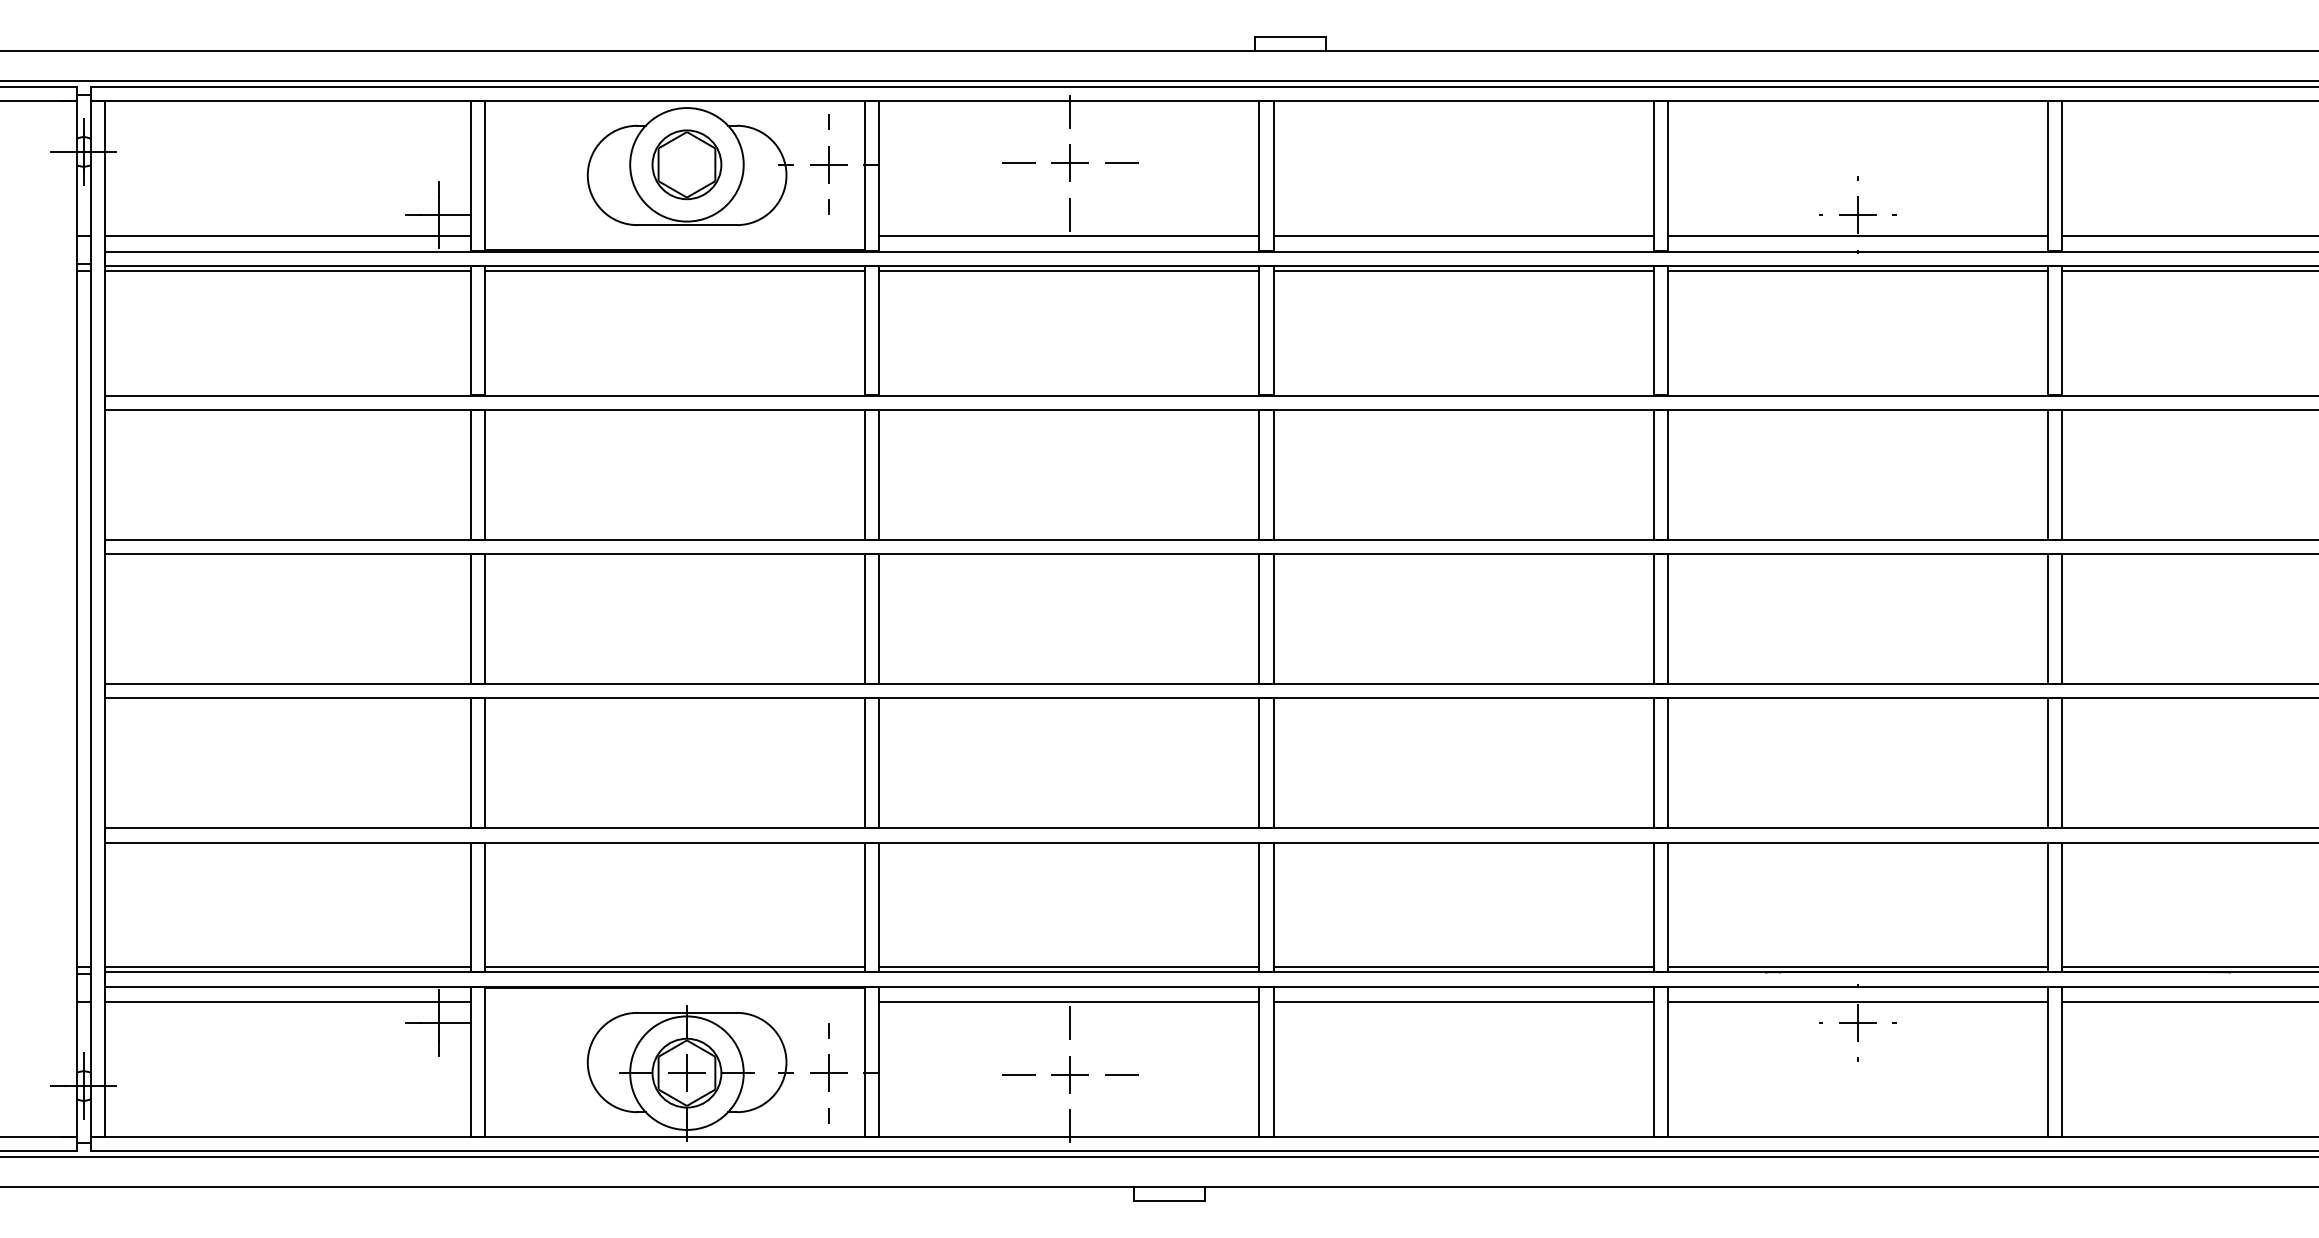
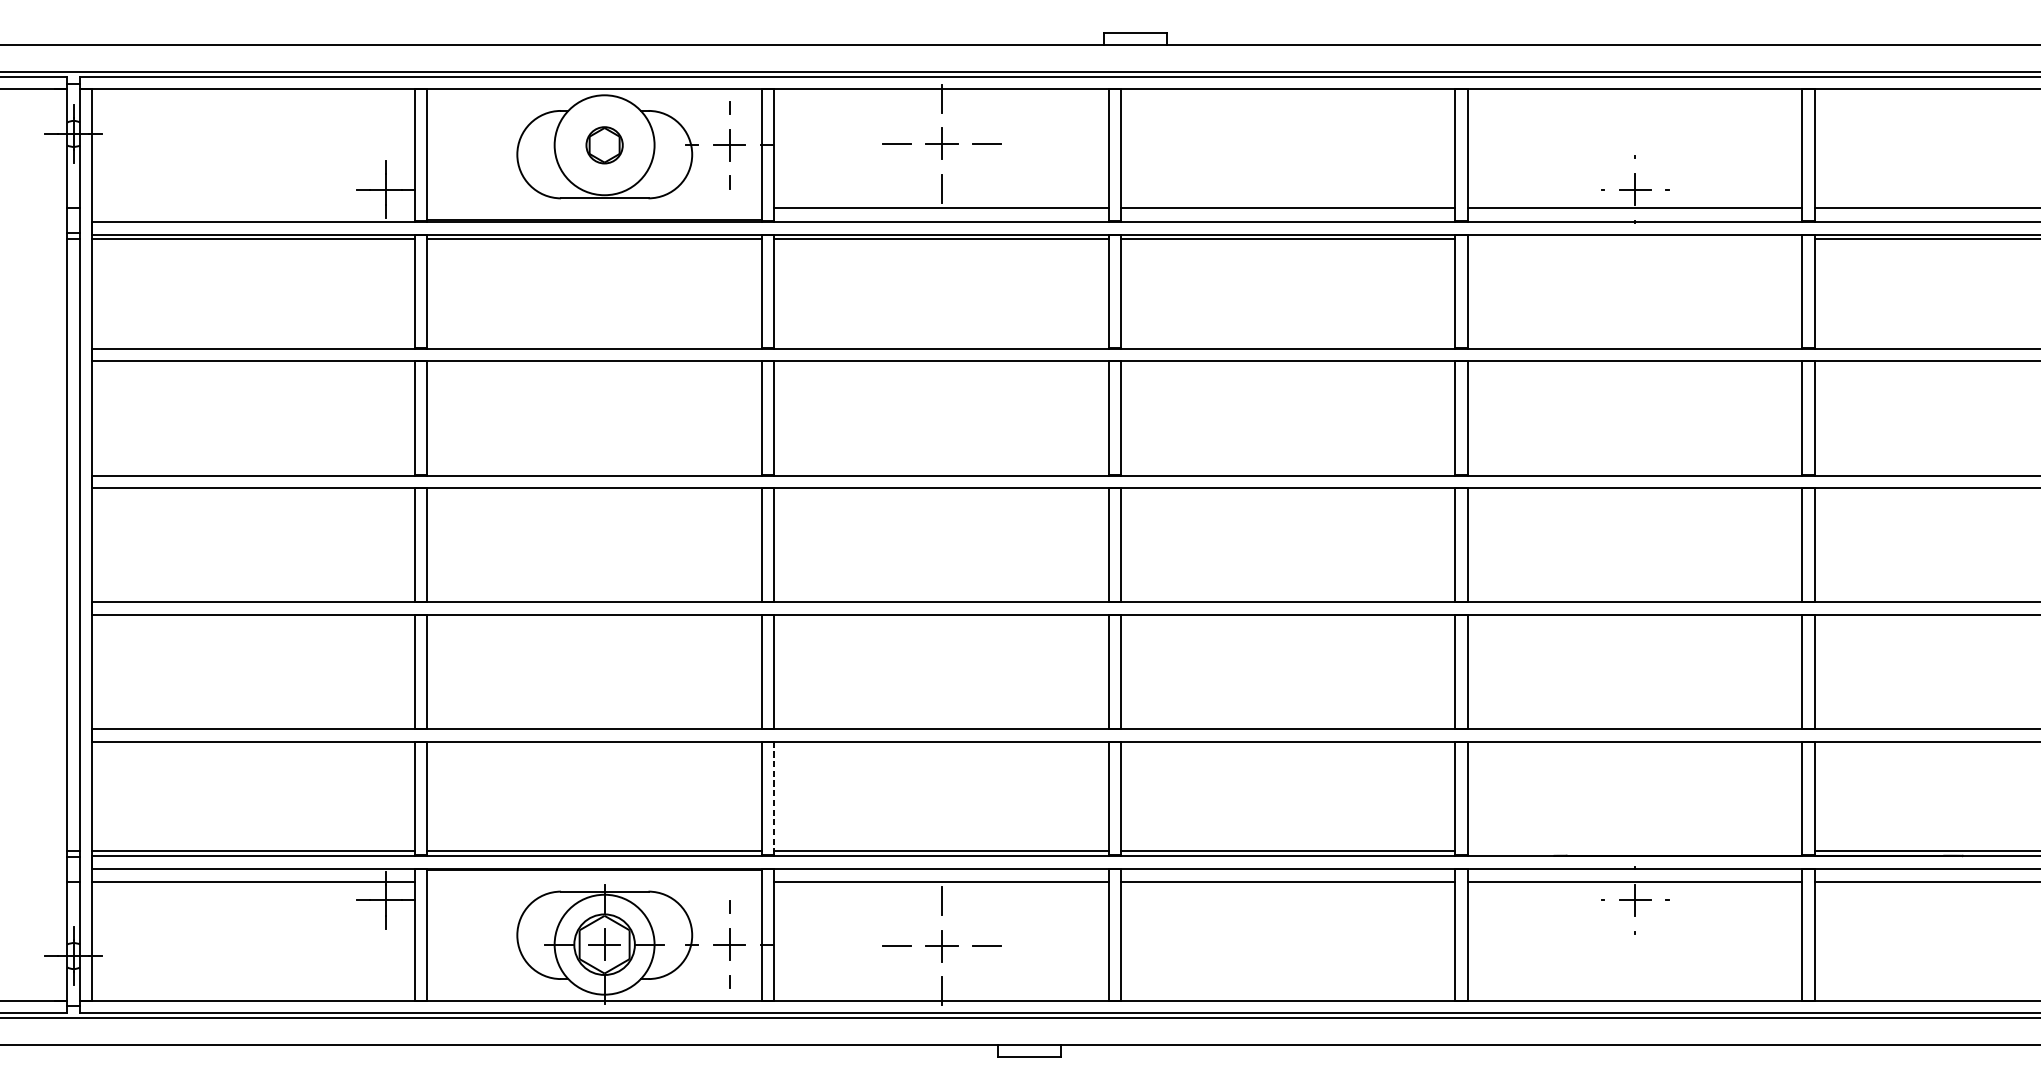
part: (686, 164) -> (604, 144), size x0.6
line: (288, 235) -> (253, 207), removed
line: (1857, 270) -> (1634, 238), removed
line: (879, 907) -> (774, 798), solid -> dashed
line: (1857, 967) -> (1634, 851), removed

